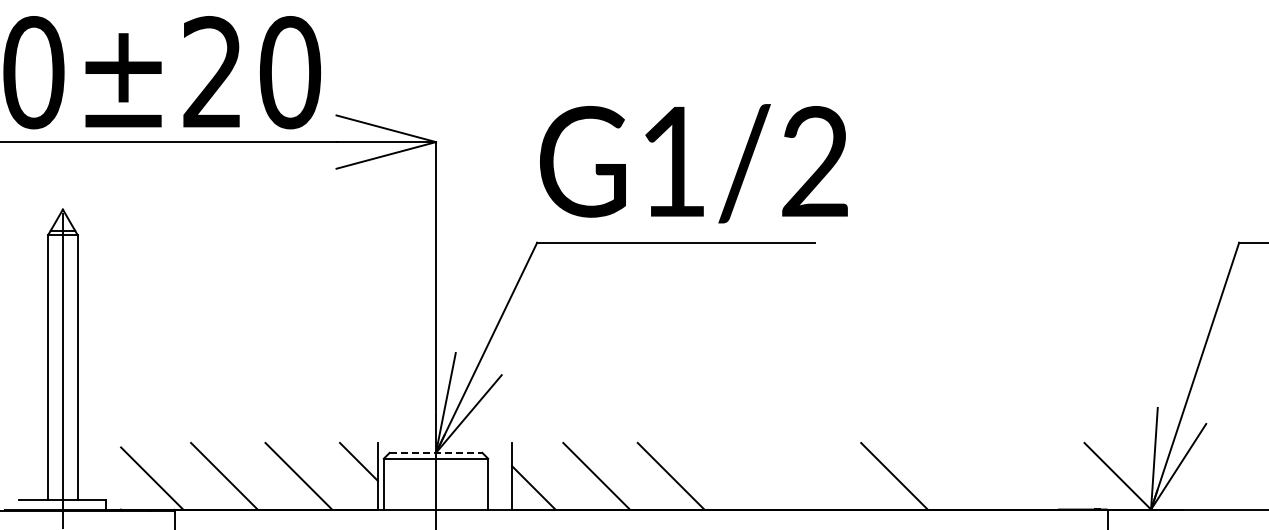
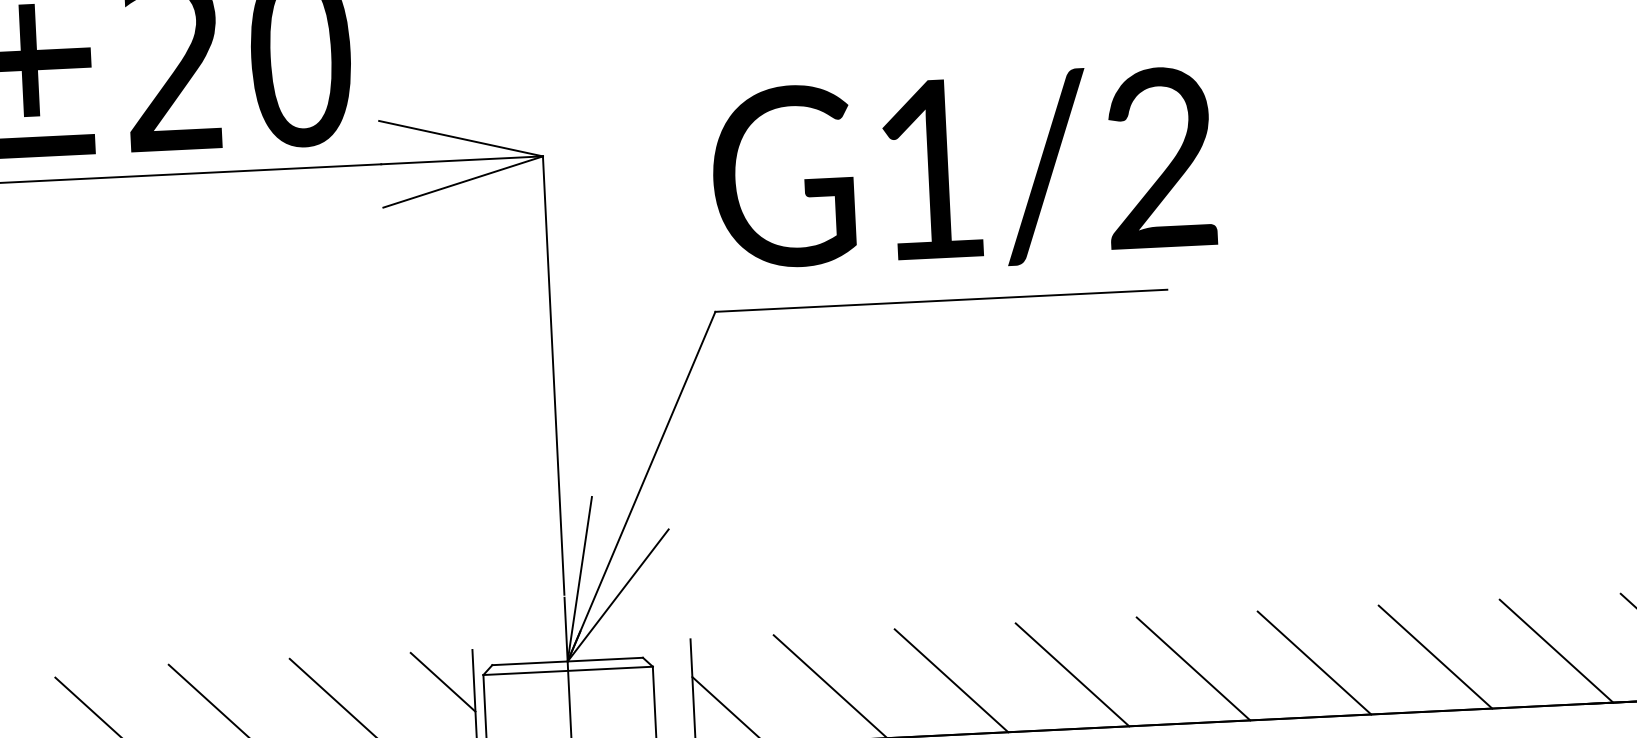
line: (436, 452) -> (568, 660), dashed -> solid
line: (745, 475) -> (1072, 673), added
line: (819, 475) -> (1192, 667), added
line: (968, 475) -> (1434, 655), added
line: (1043, 475) -> (1556, 649), added

